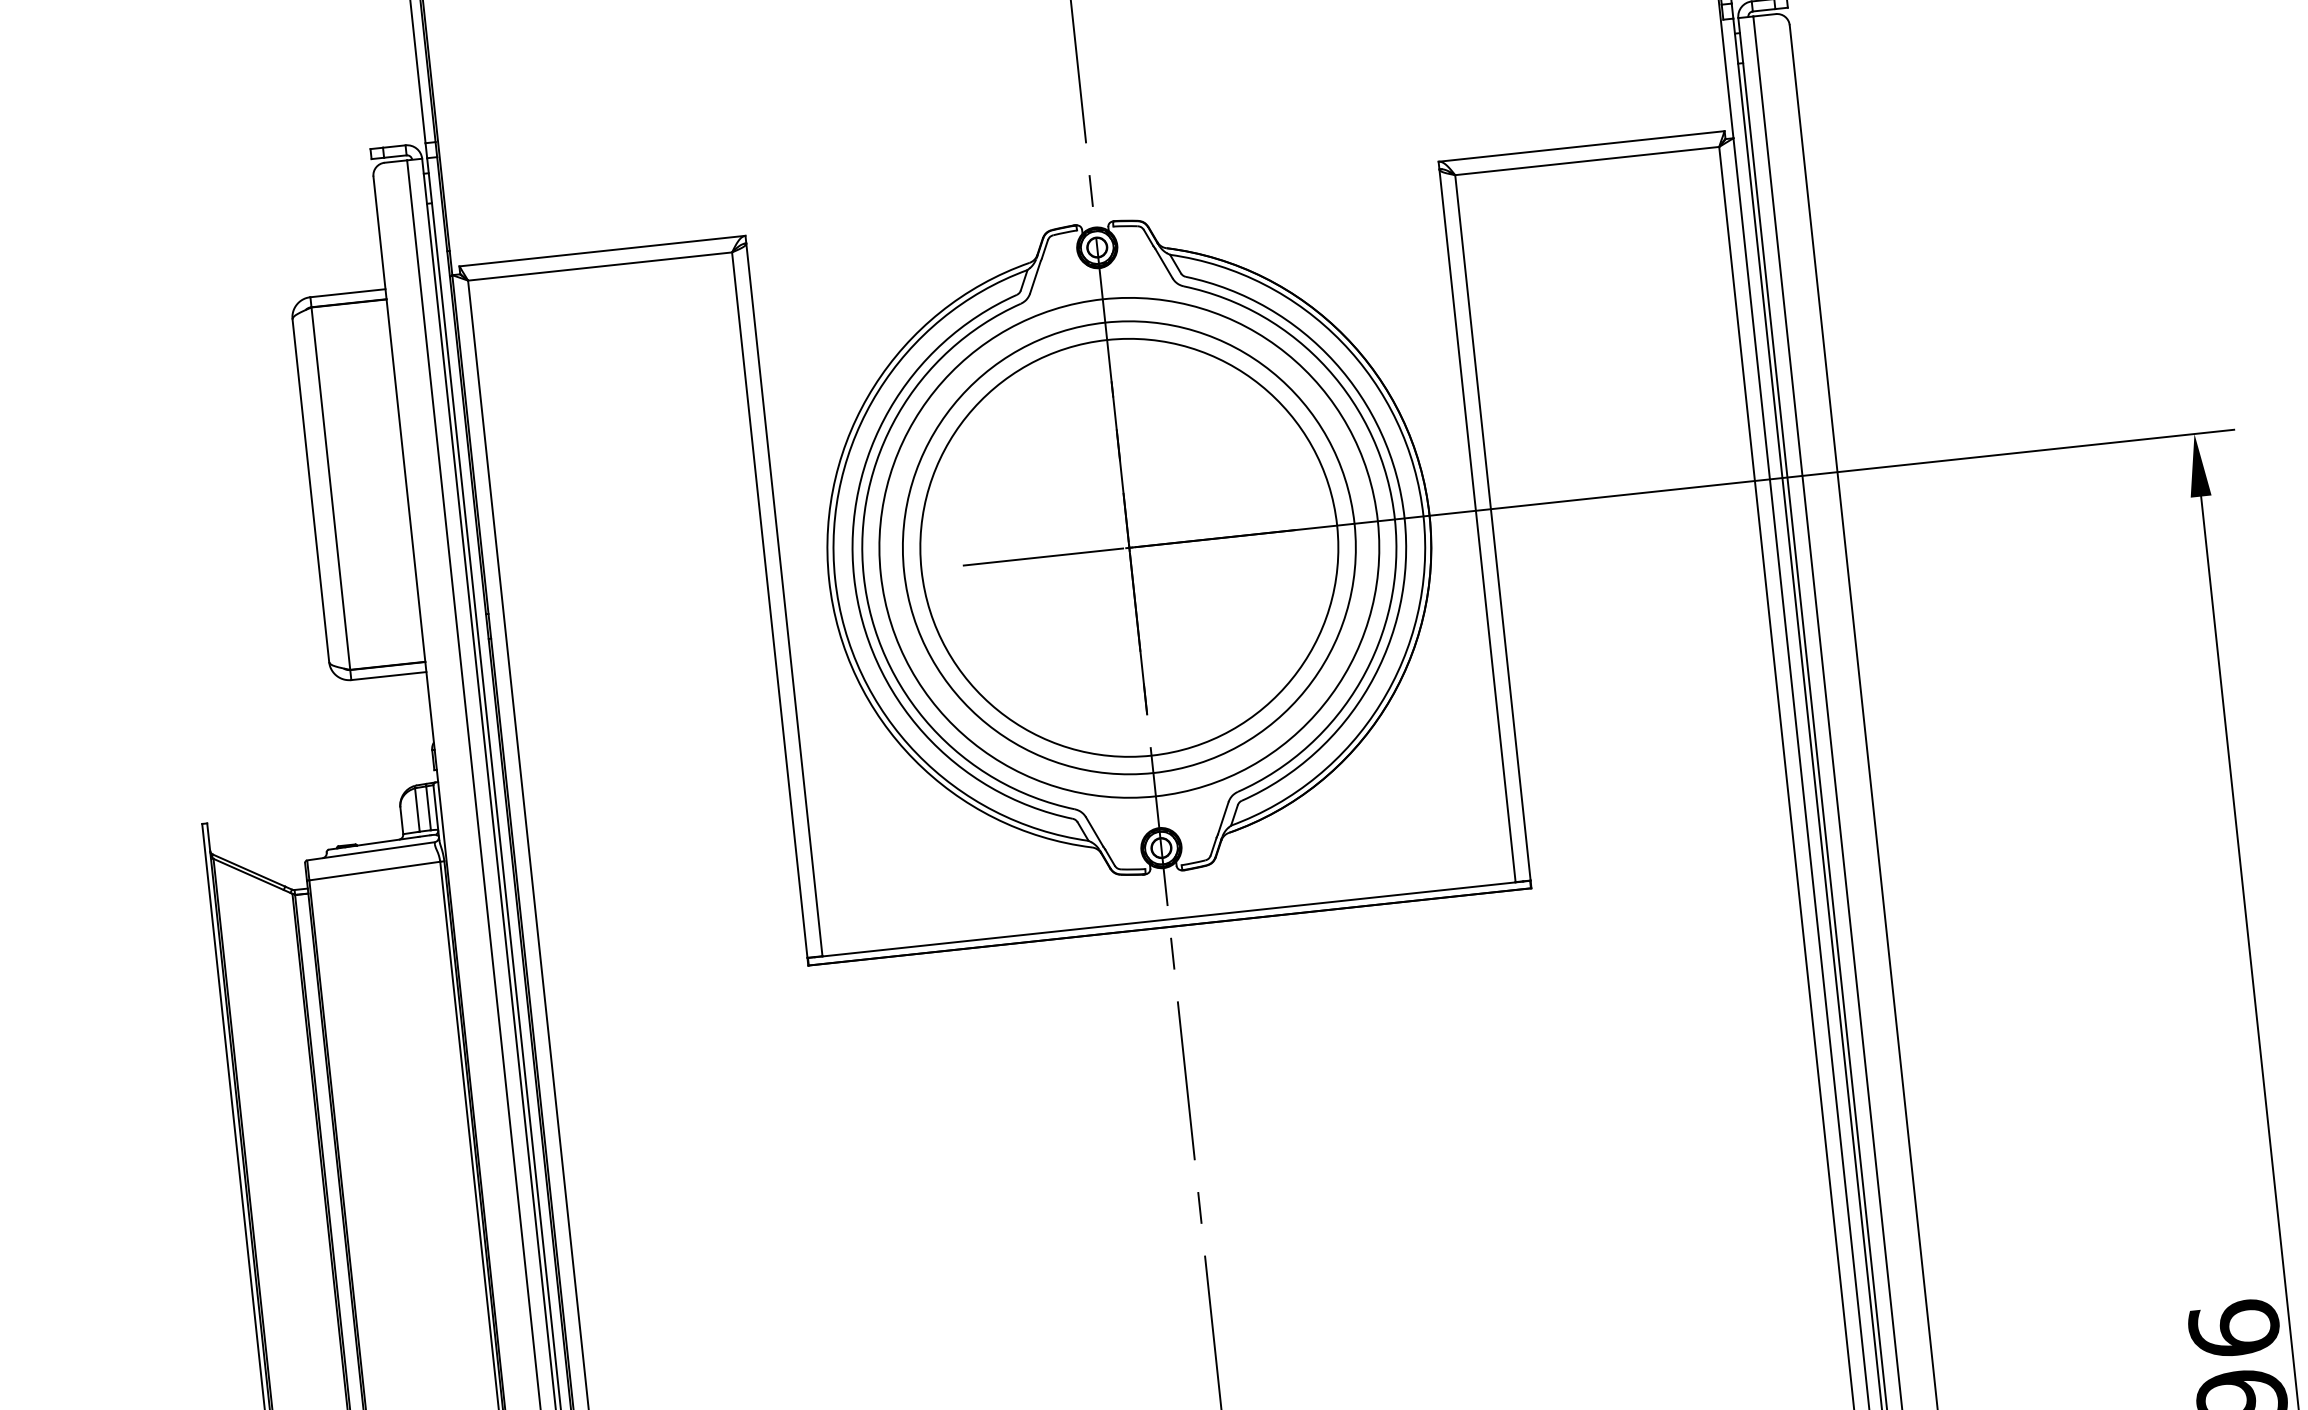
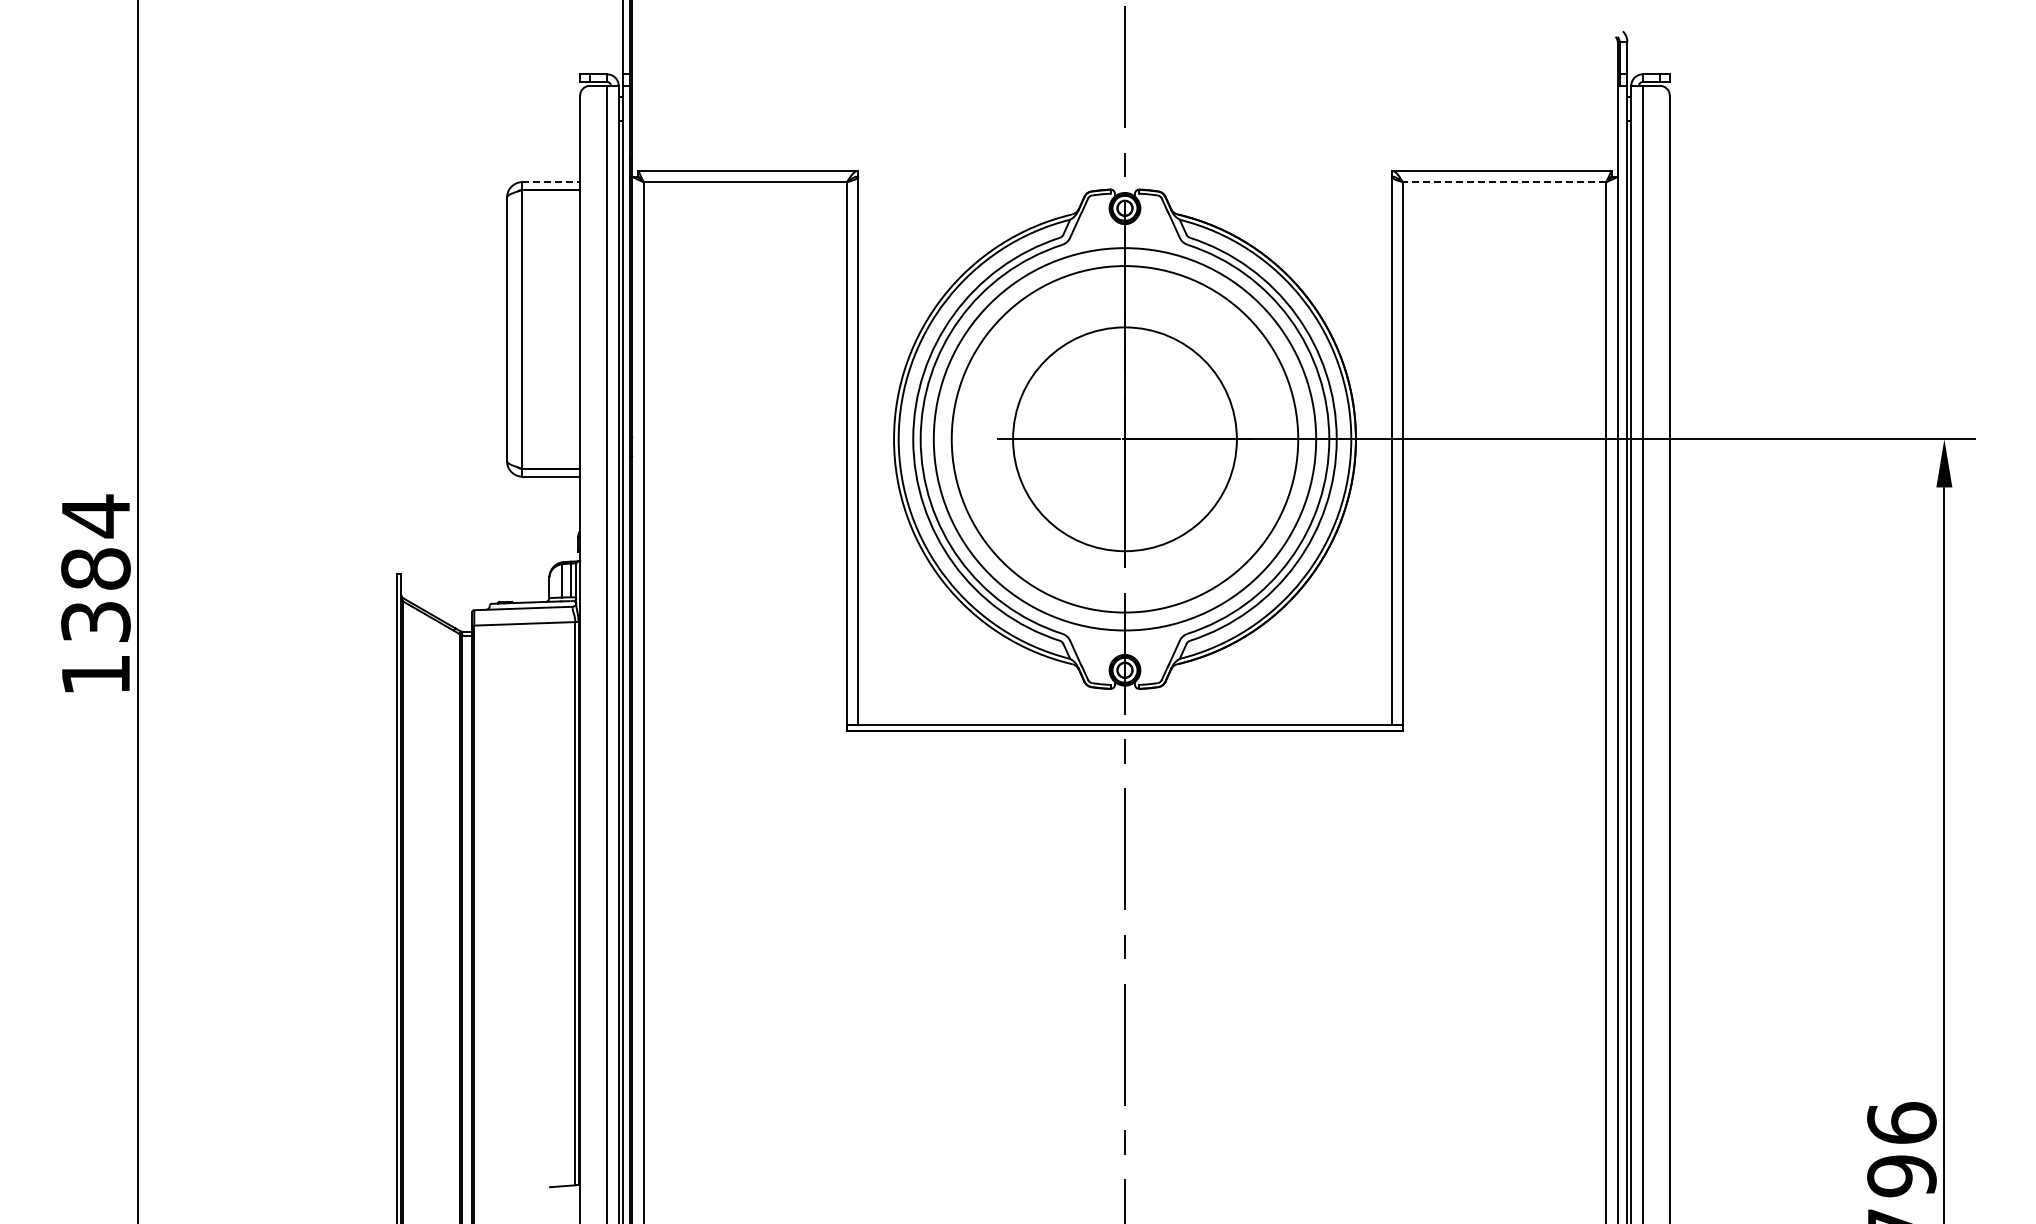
line: (1587, 161) -> (1504, 182), solid -> dashed
line: (348, 293) -> (551, 182), solid -> dashed
circle: (1128, 548) -> (1124, 439), size x0.7

